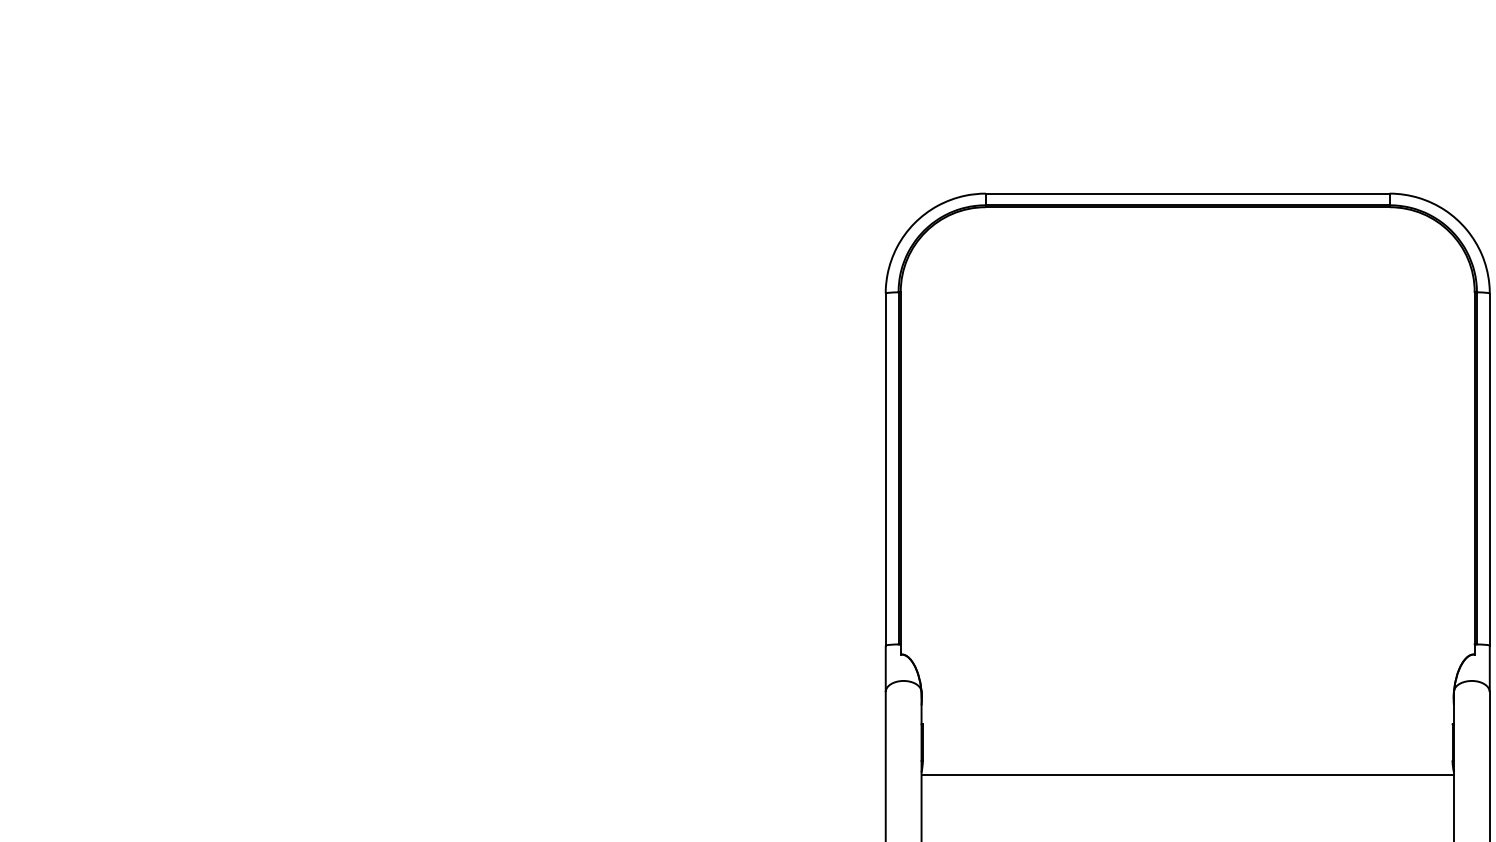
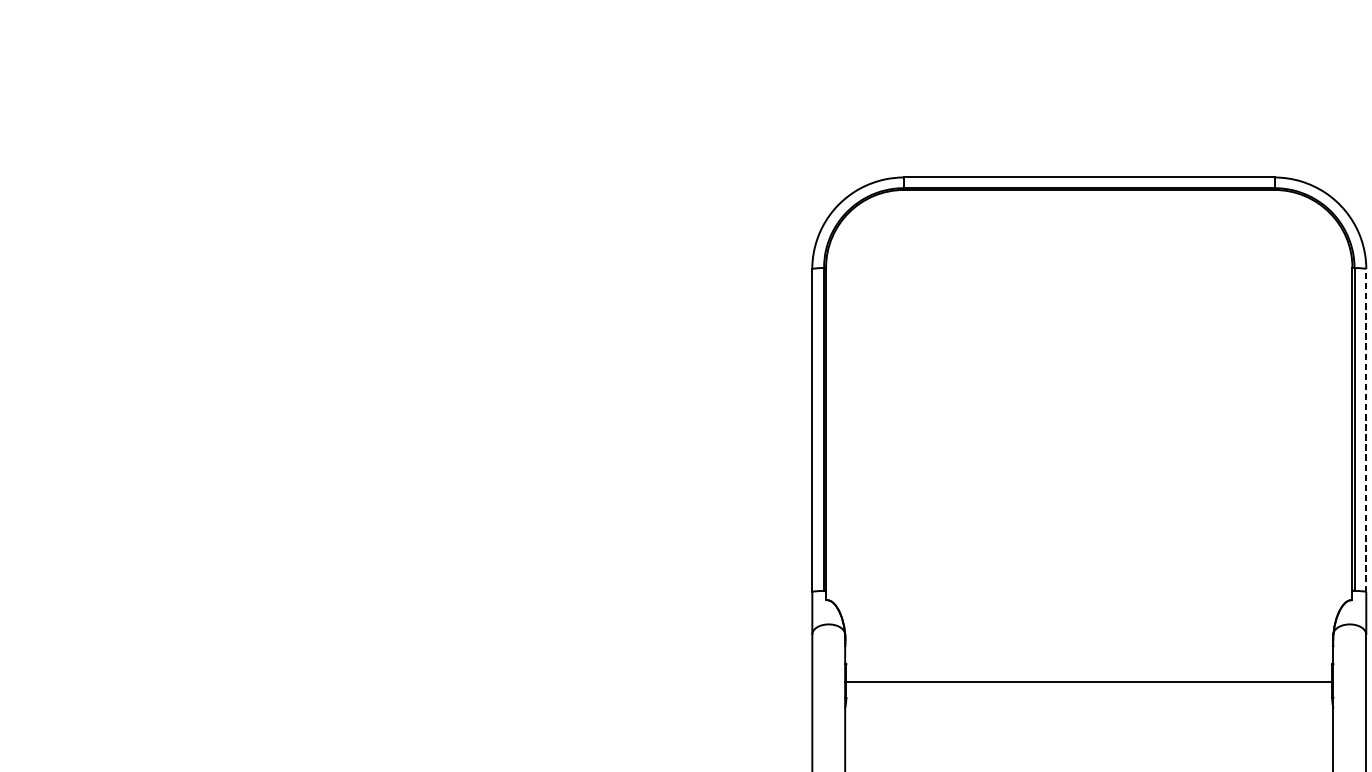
line: (1489, 469) -> (1366, 430), solid -> dashed
line: (1187, 775) -> (1089, 681), moved

